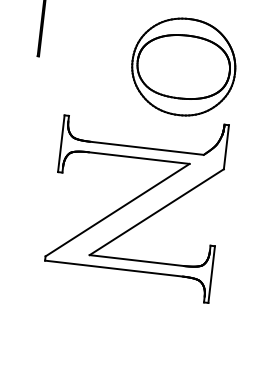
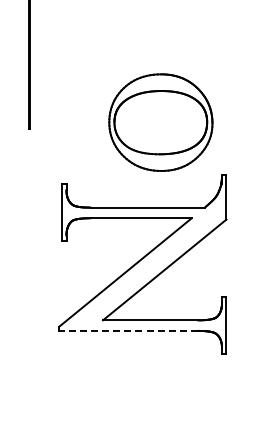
part: (183, 66) -> (160, 122), moved
line: (113, 268) -> (128, 330), solid -> dashed

